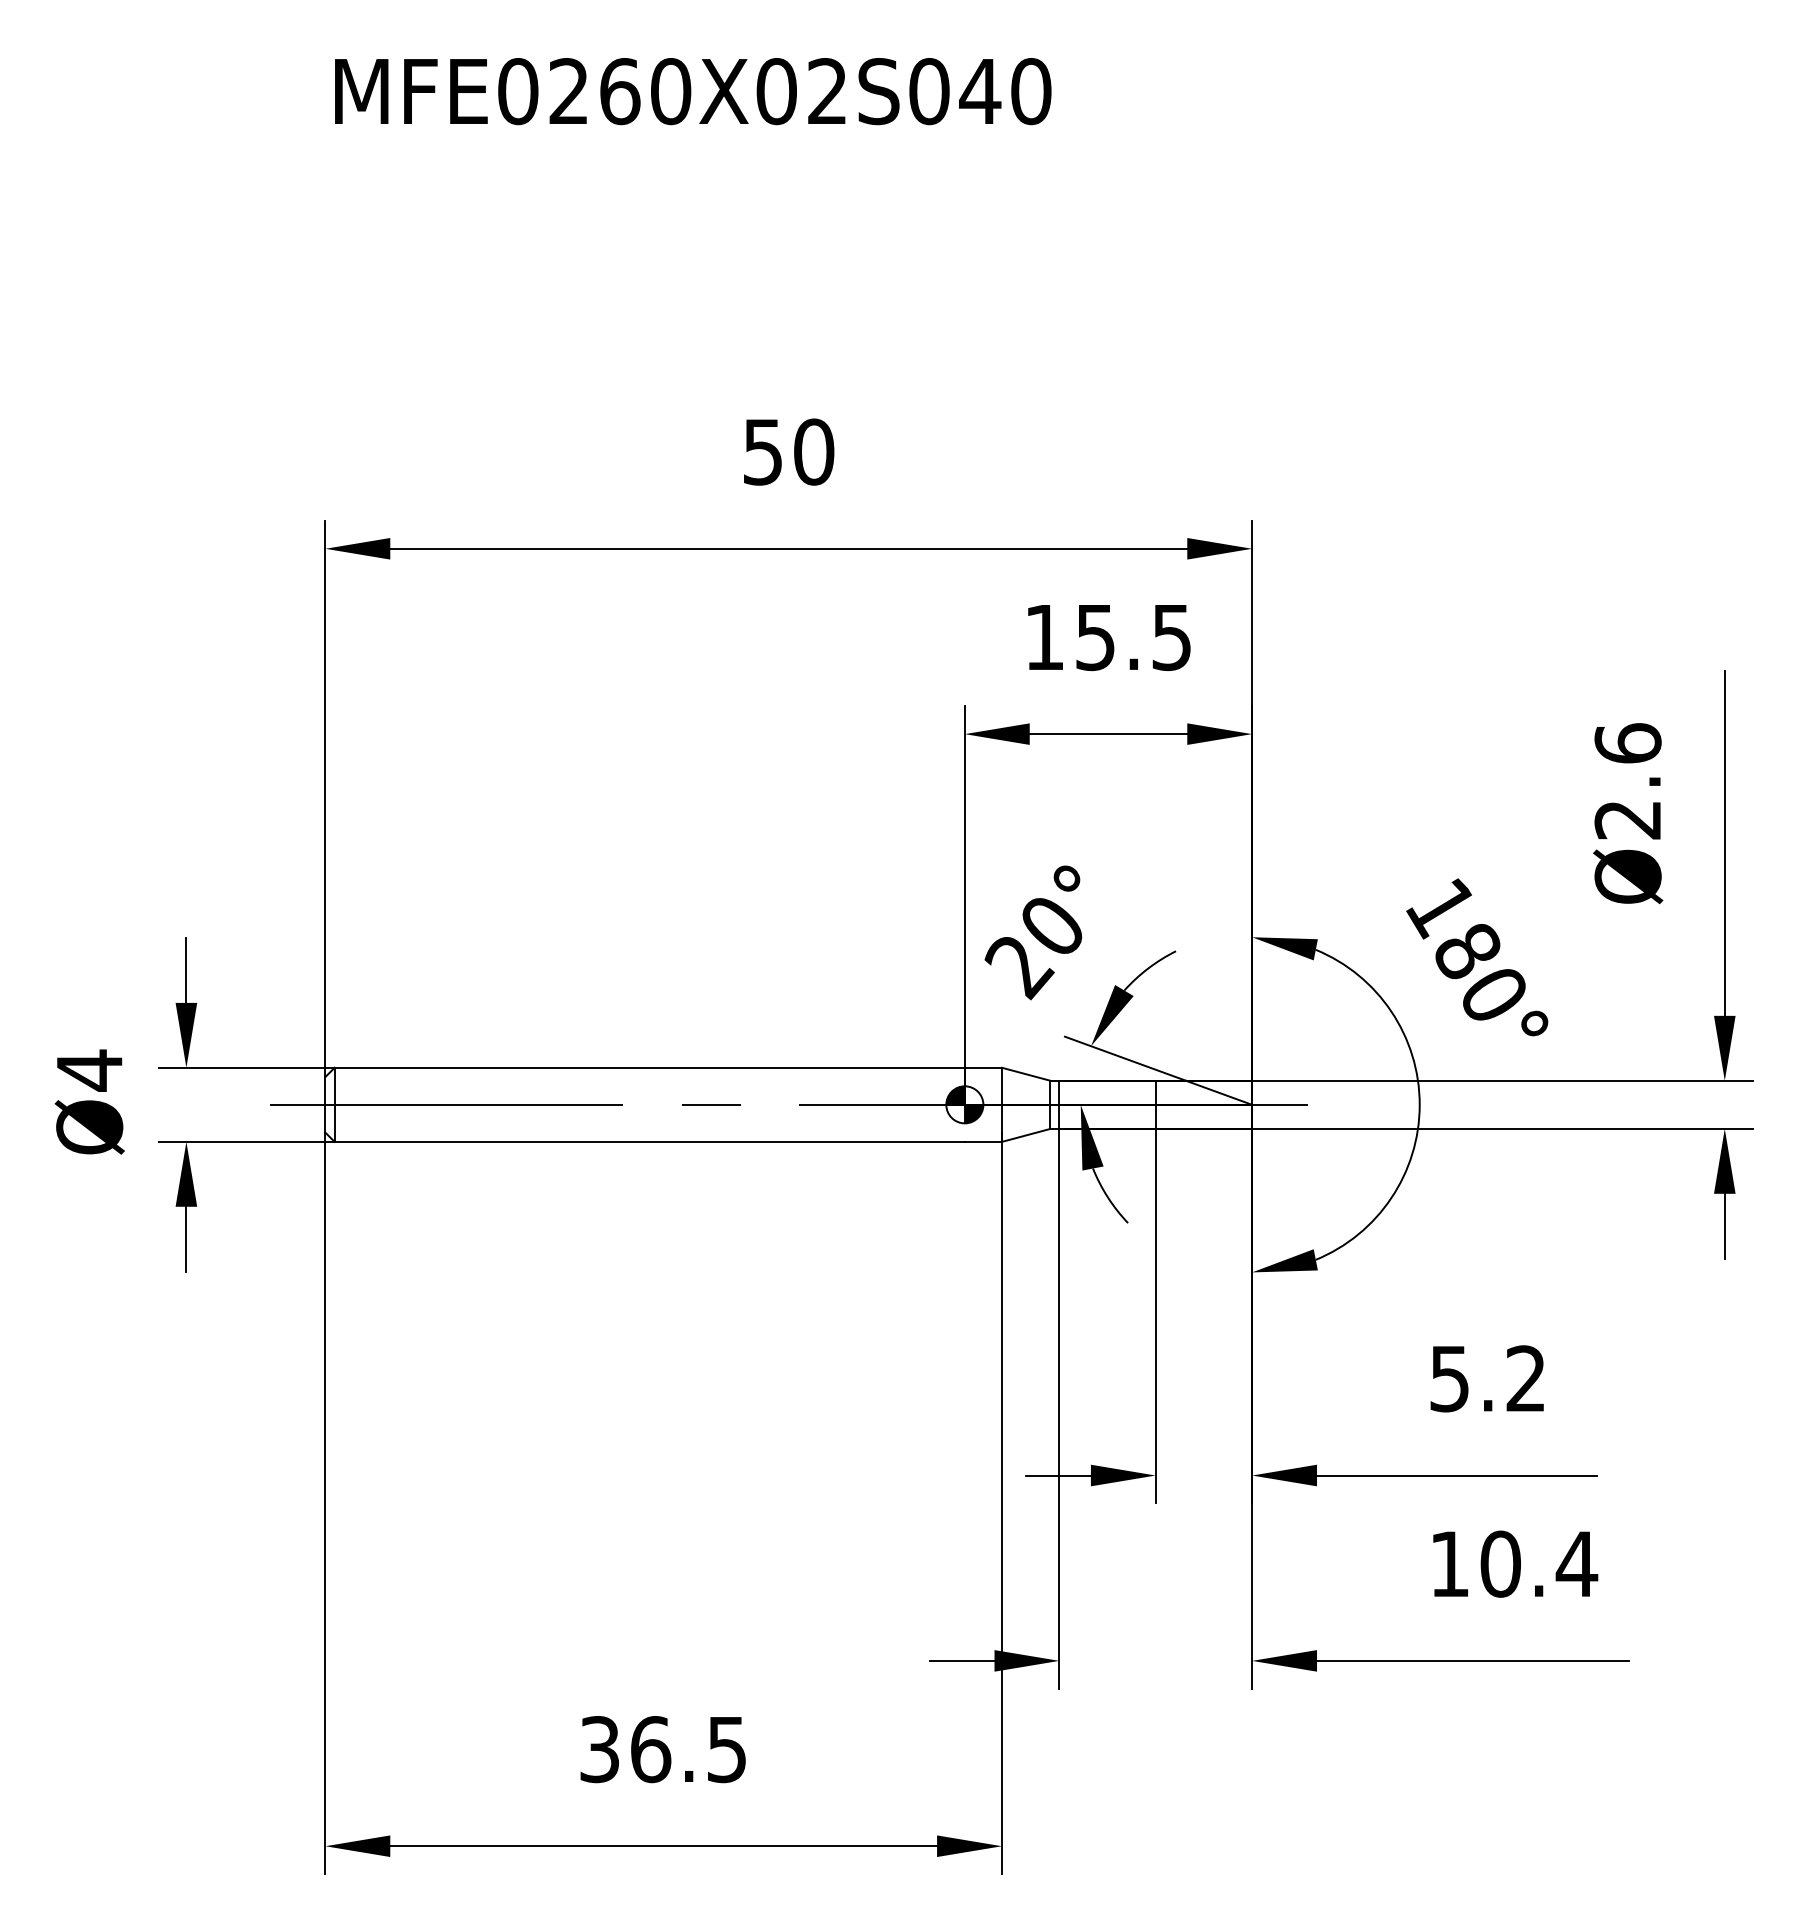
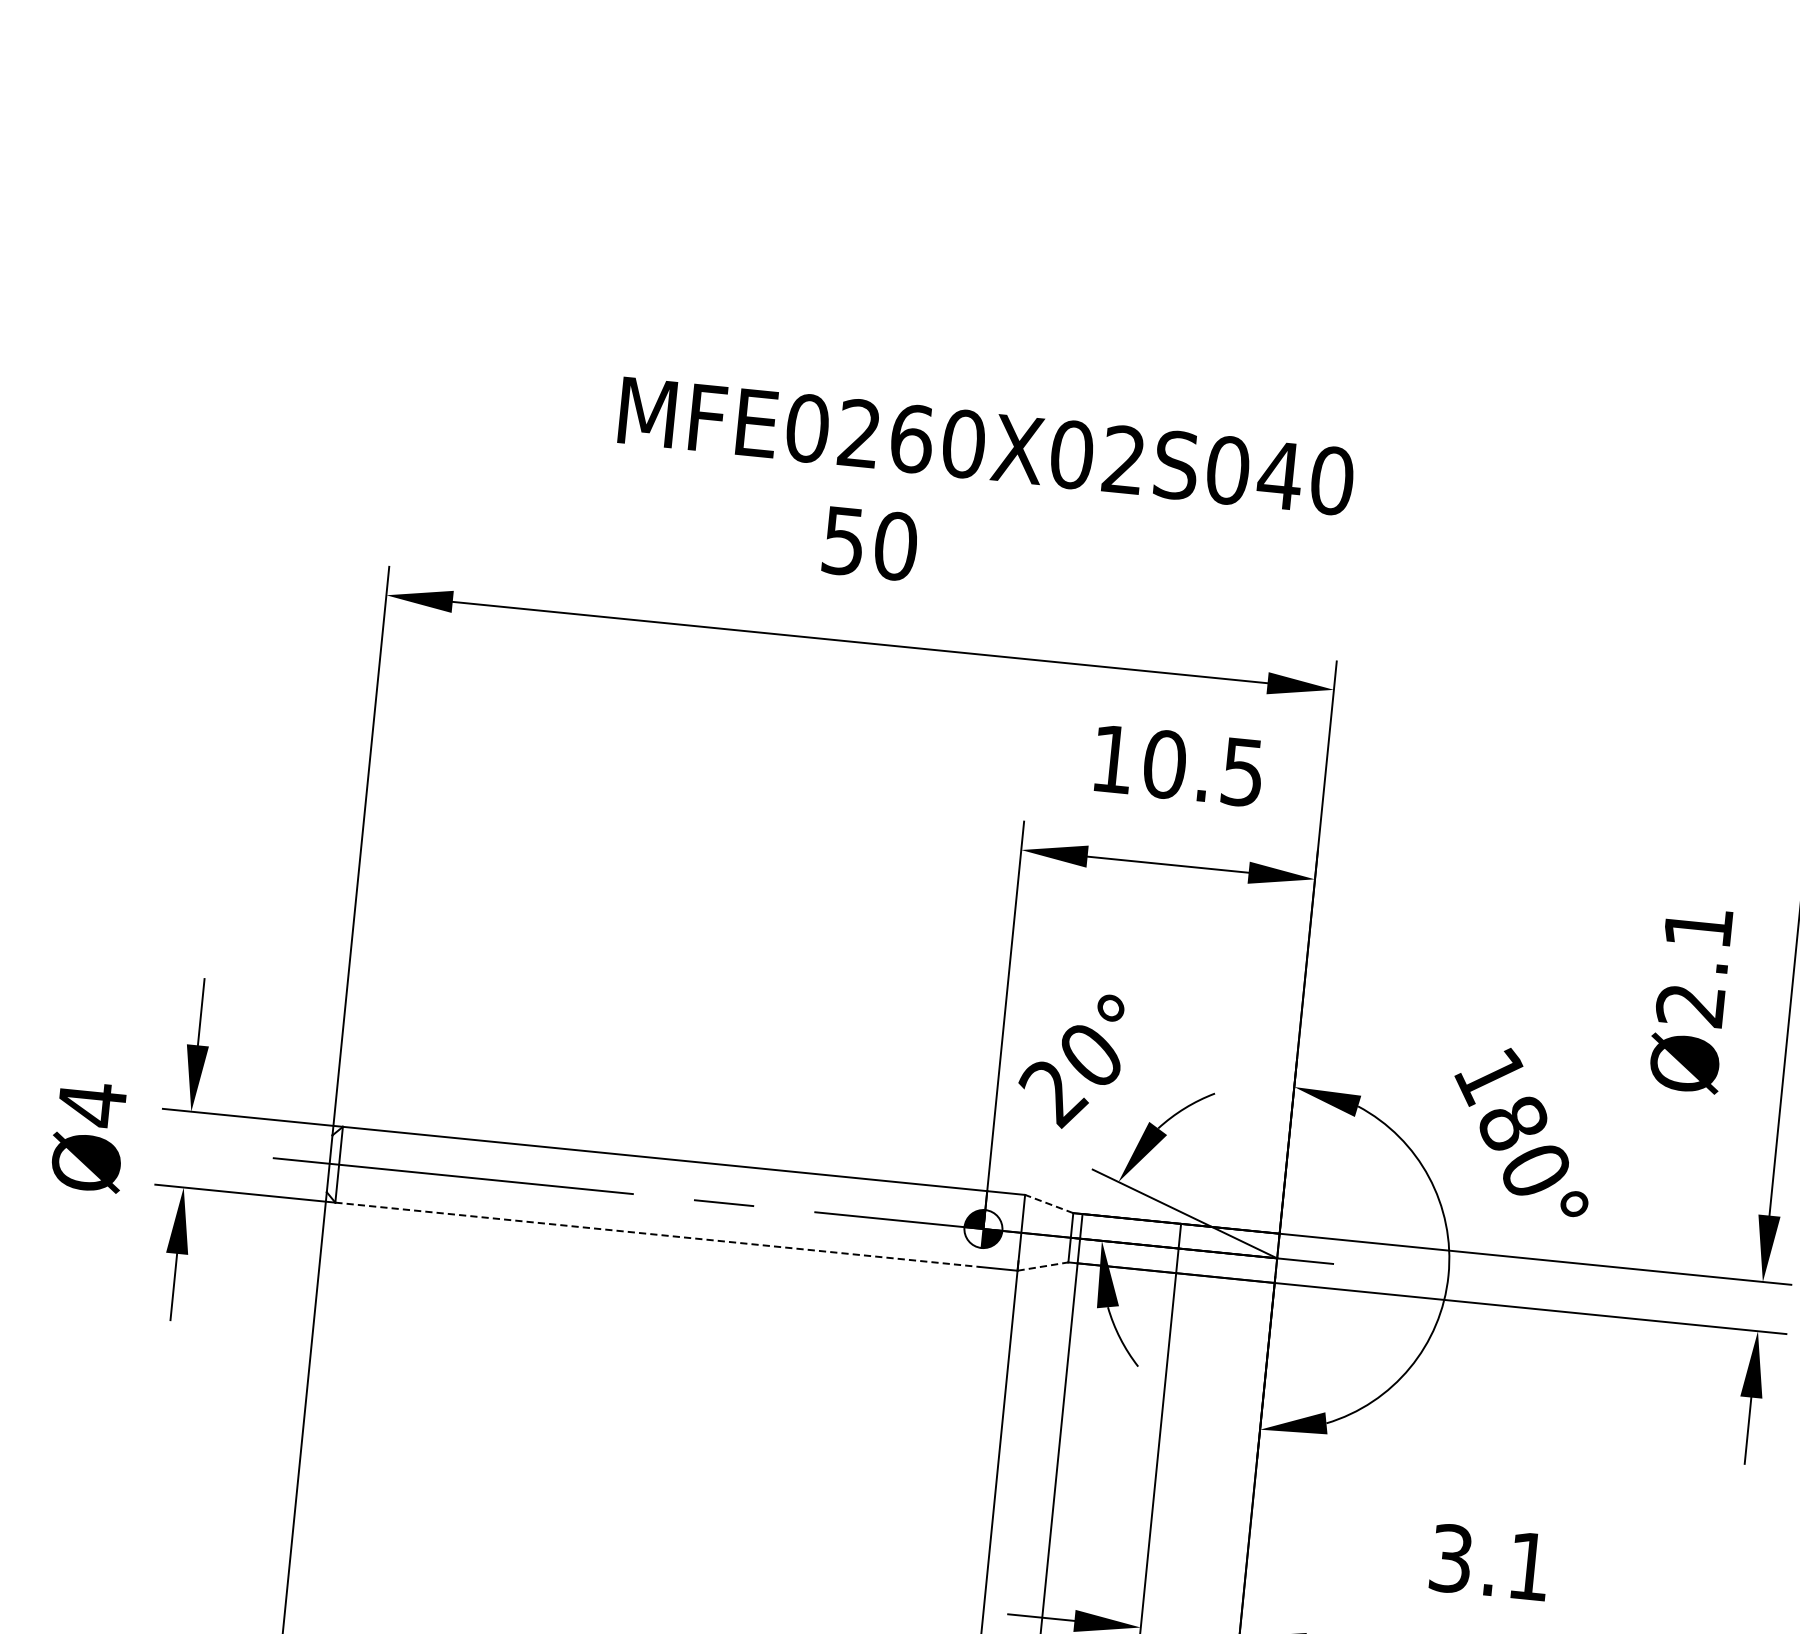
text: (693, 91) -> (986, 446), moved
text: (1095, 637) -> (1164, 764), 15.5 -> 10.5
text: (1627, 743) -> (1697, 927), Ø2.6 -> Ø2.1
line: (1025, 1074) -> (1048, 1204), solid -> dashed
line: (1026, 1135) -> (1043, 1266), solid -> dashed
line: (650, 1141) -> (658, 1234), solid -> dashed
text: (1487, 1378) -> (1489, 1562), 5.2 -> 3.1

